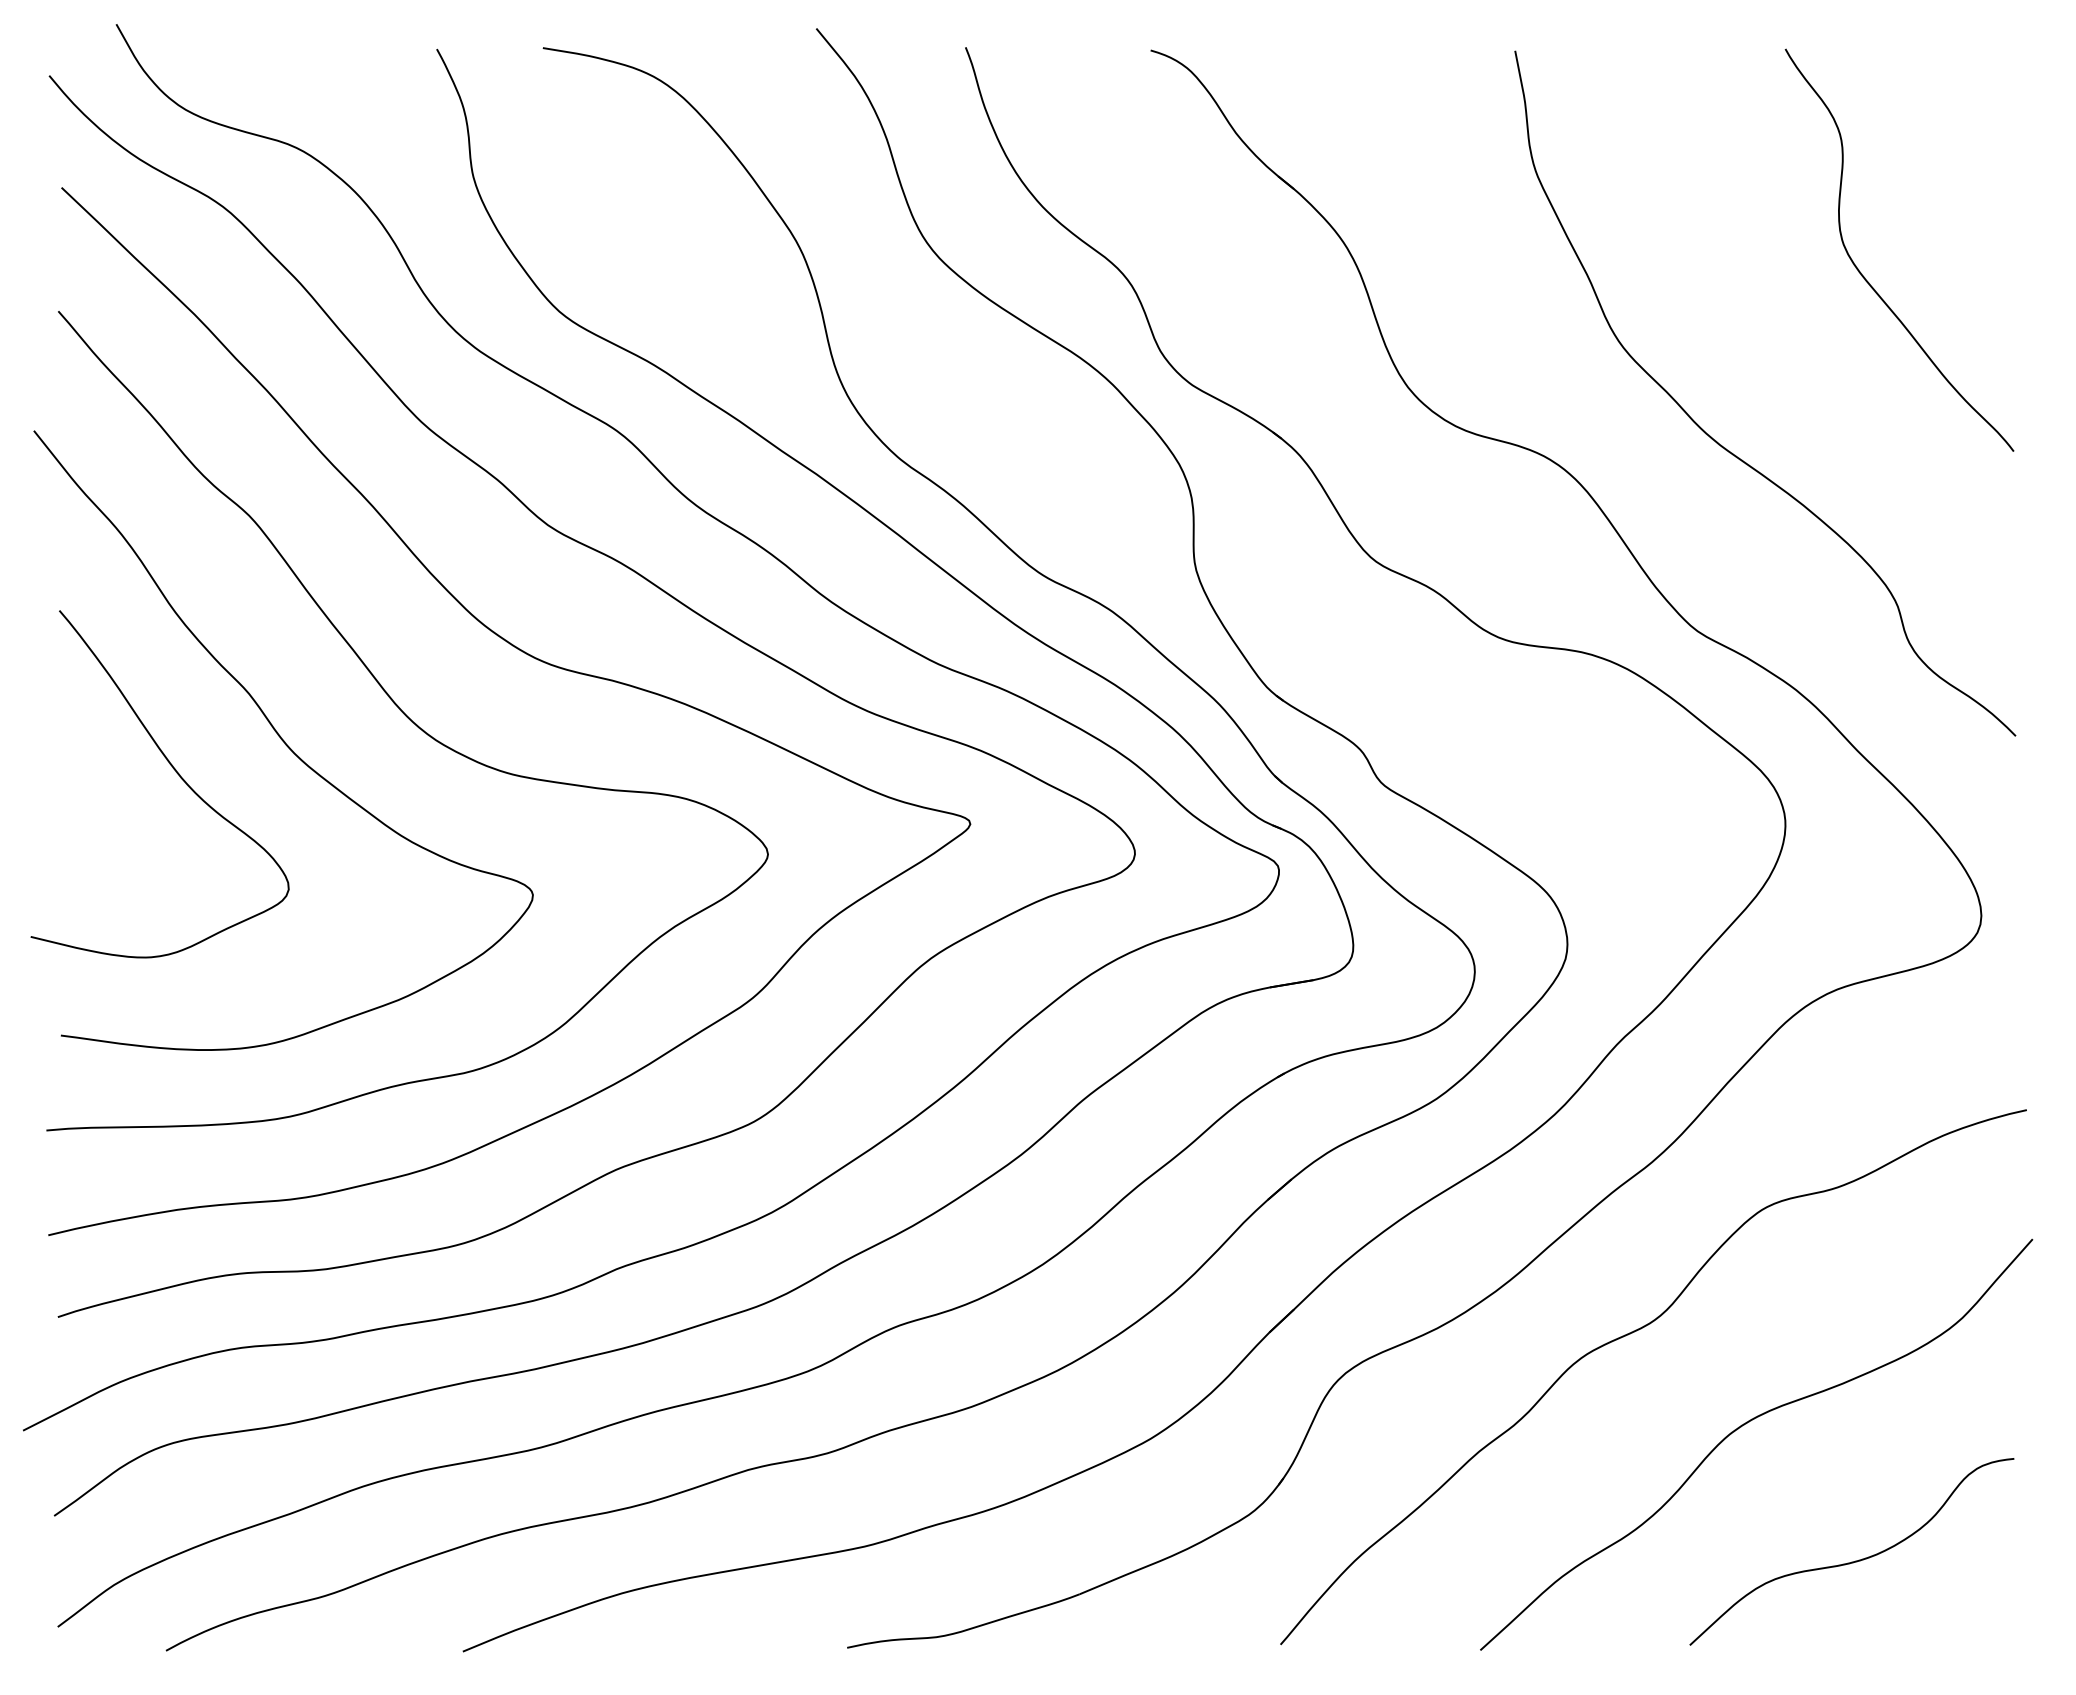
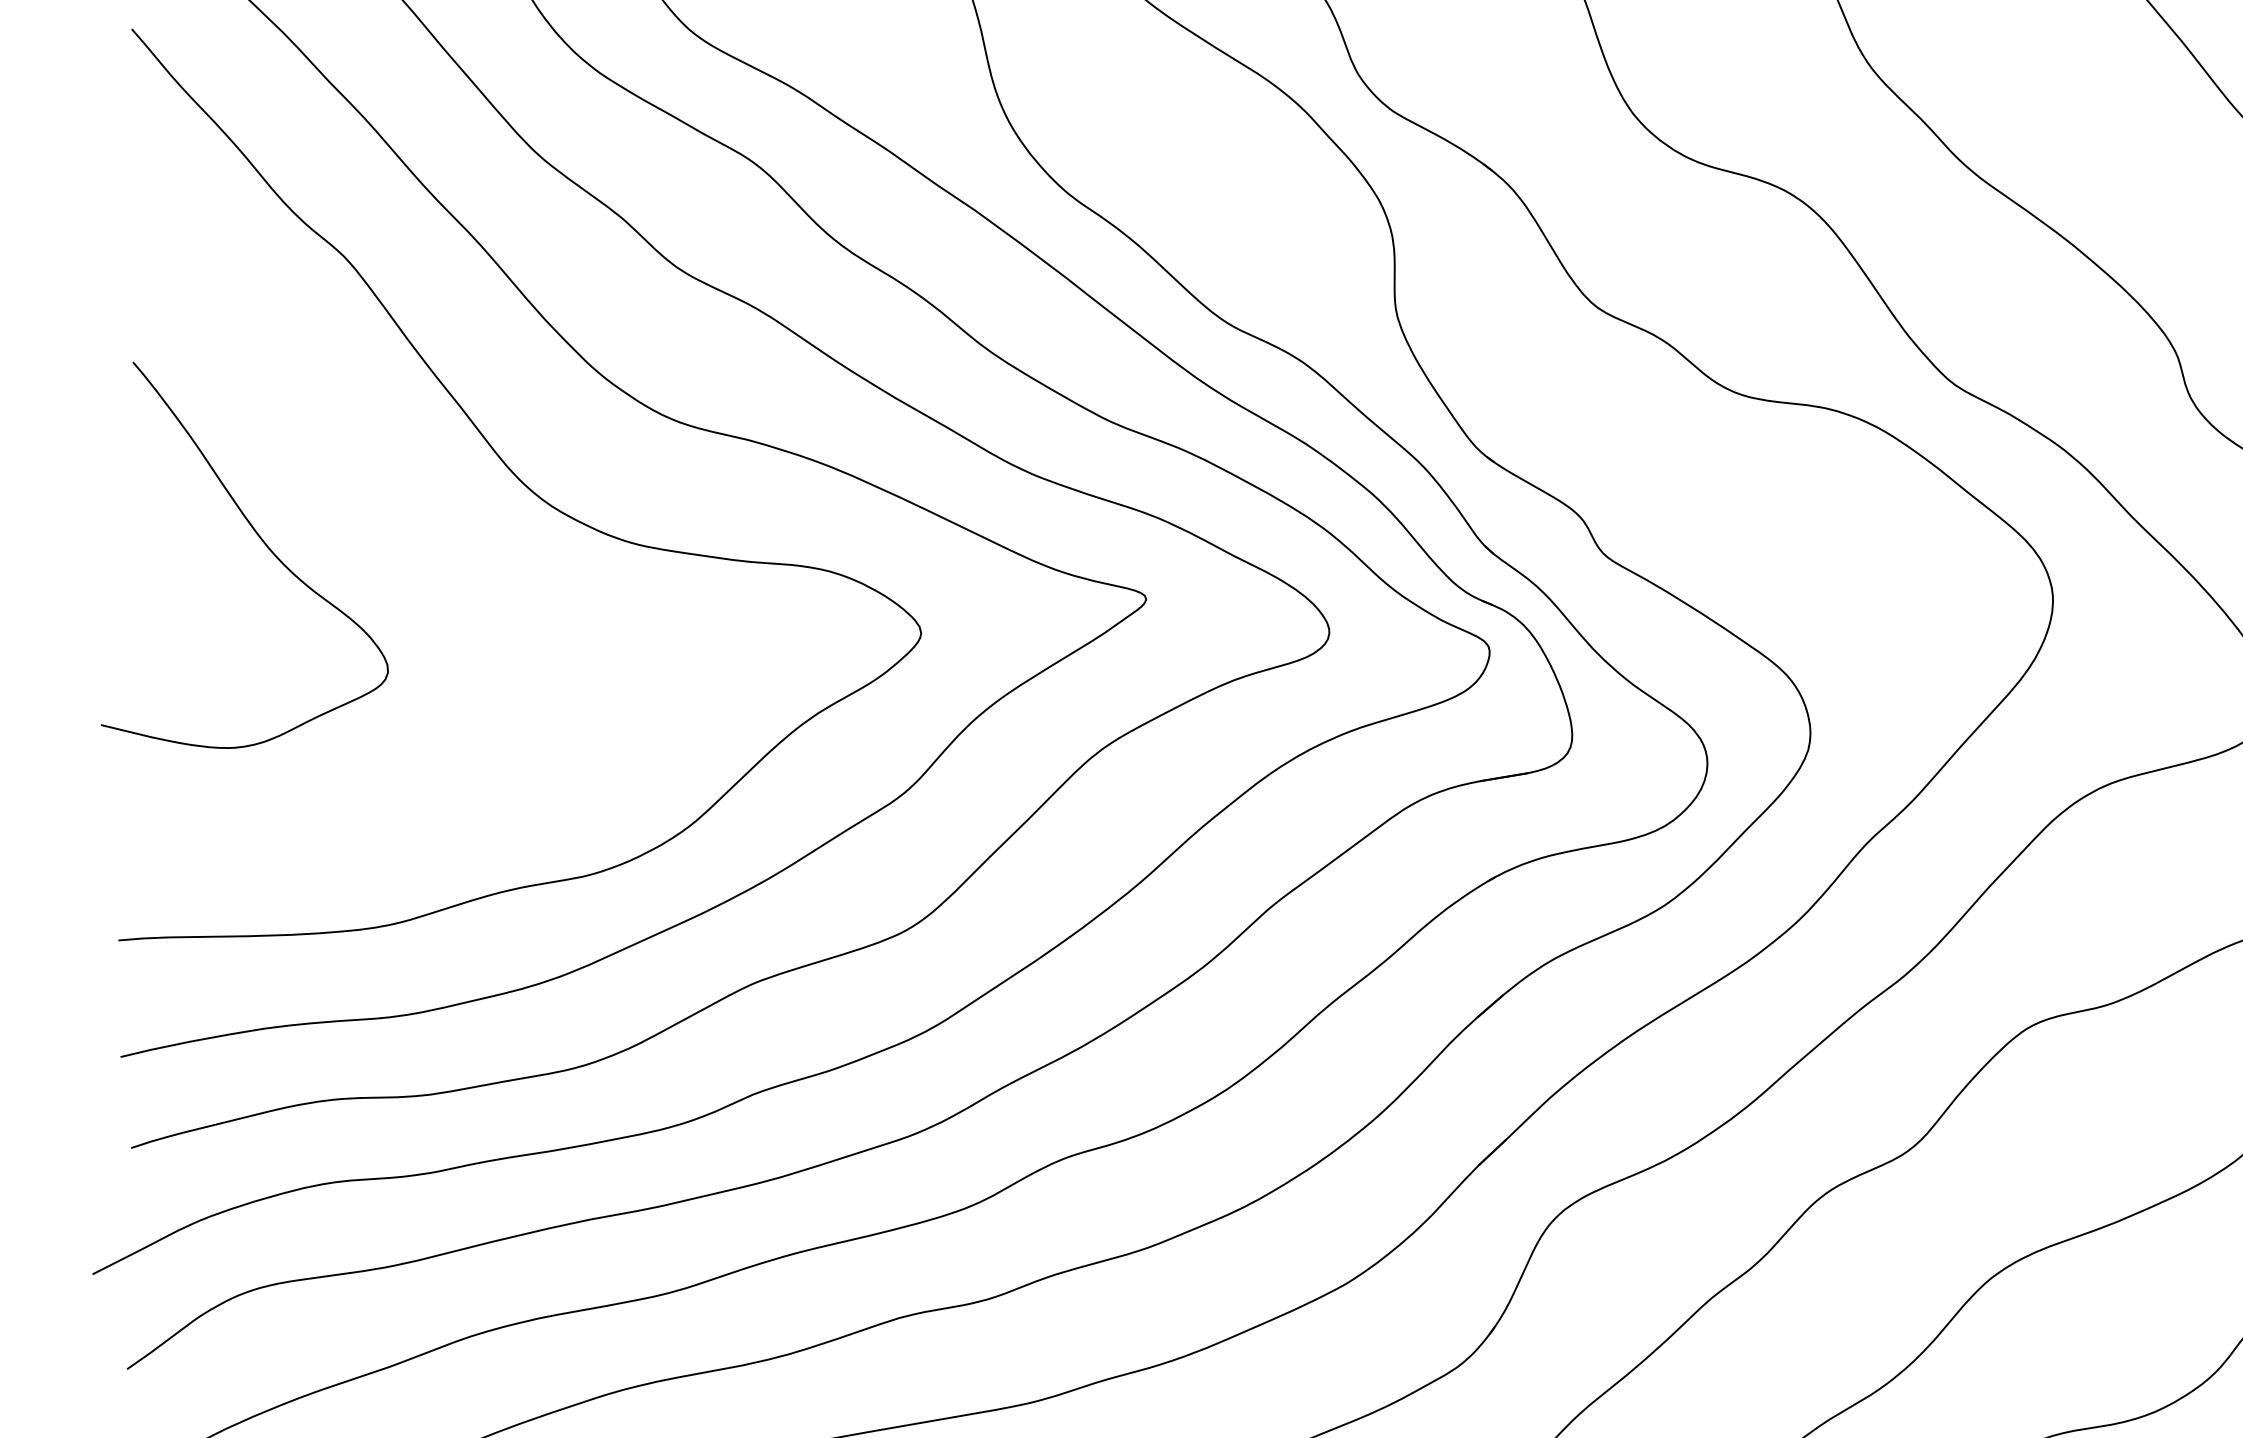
curve: (283, 740) -> (382, 506), removed

